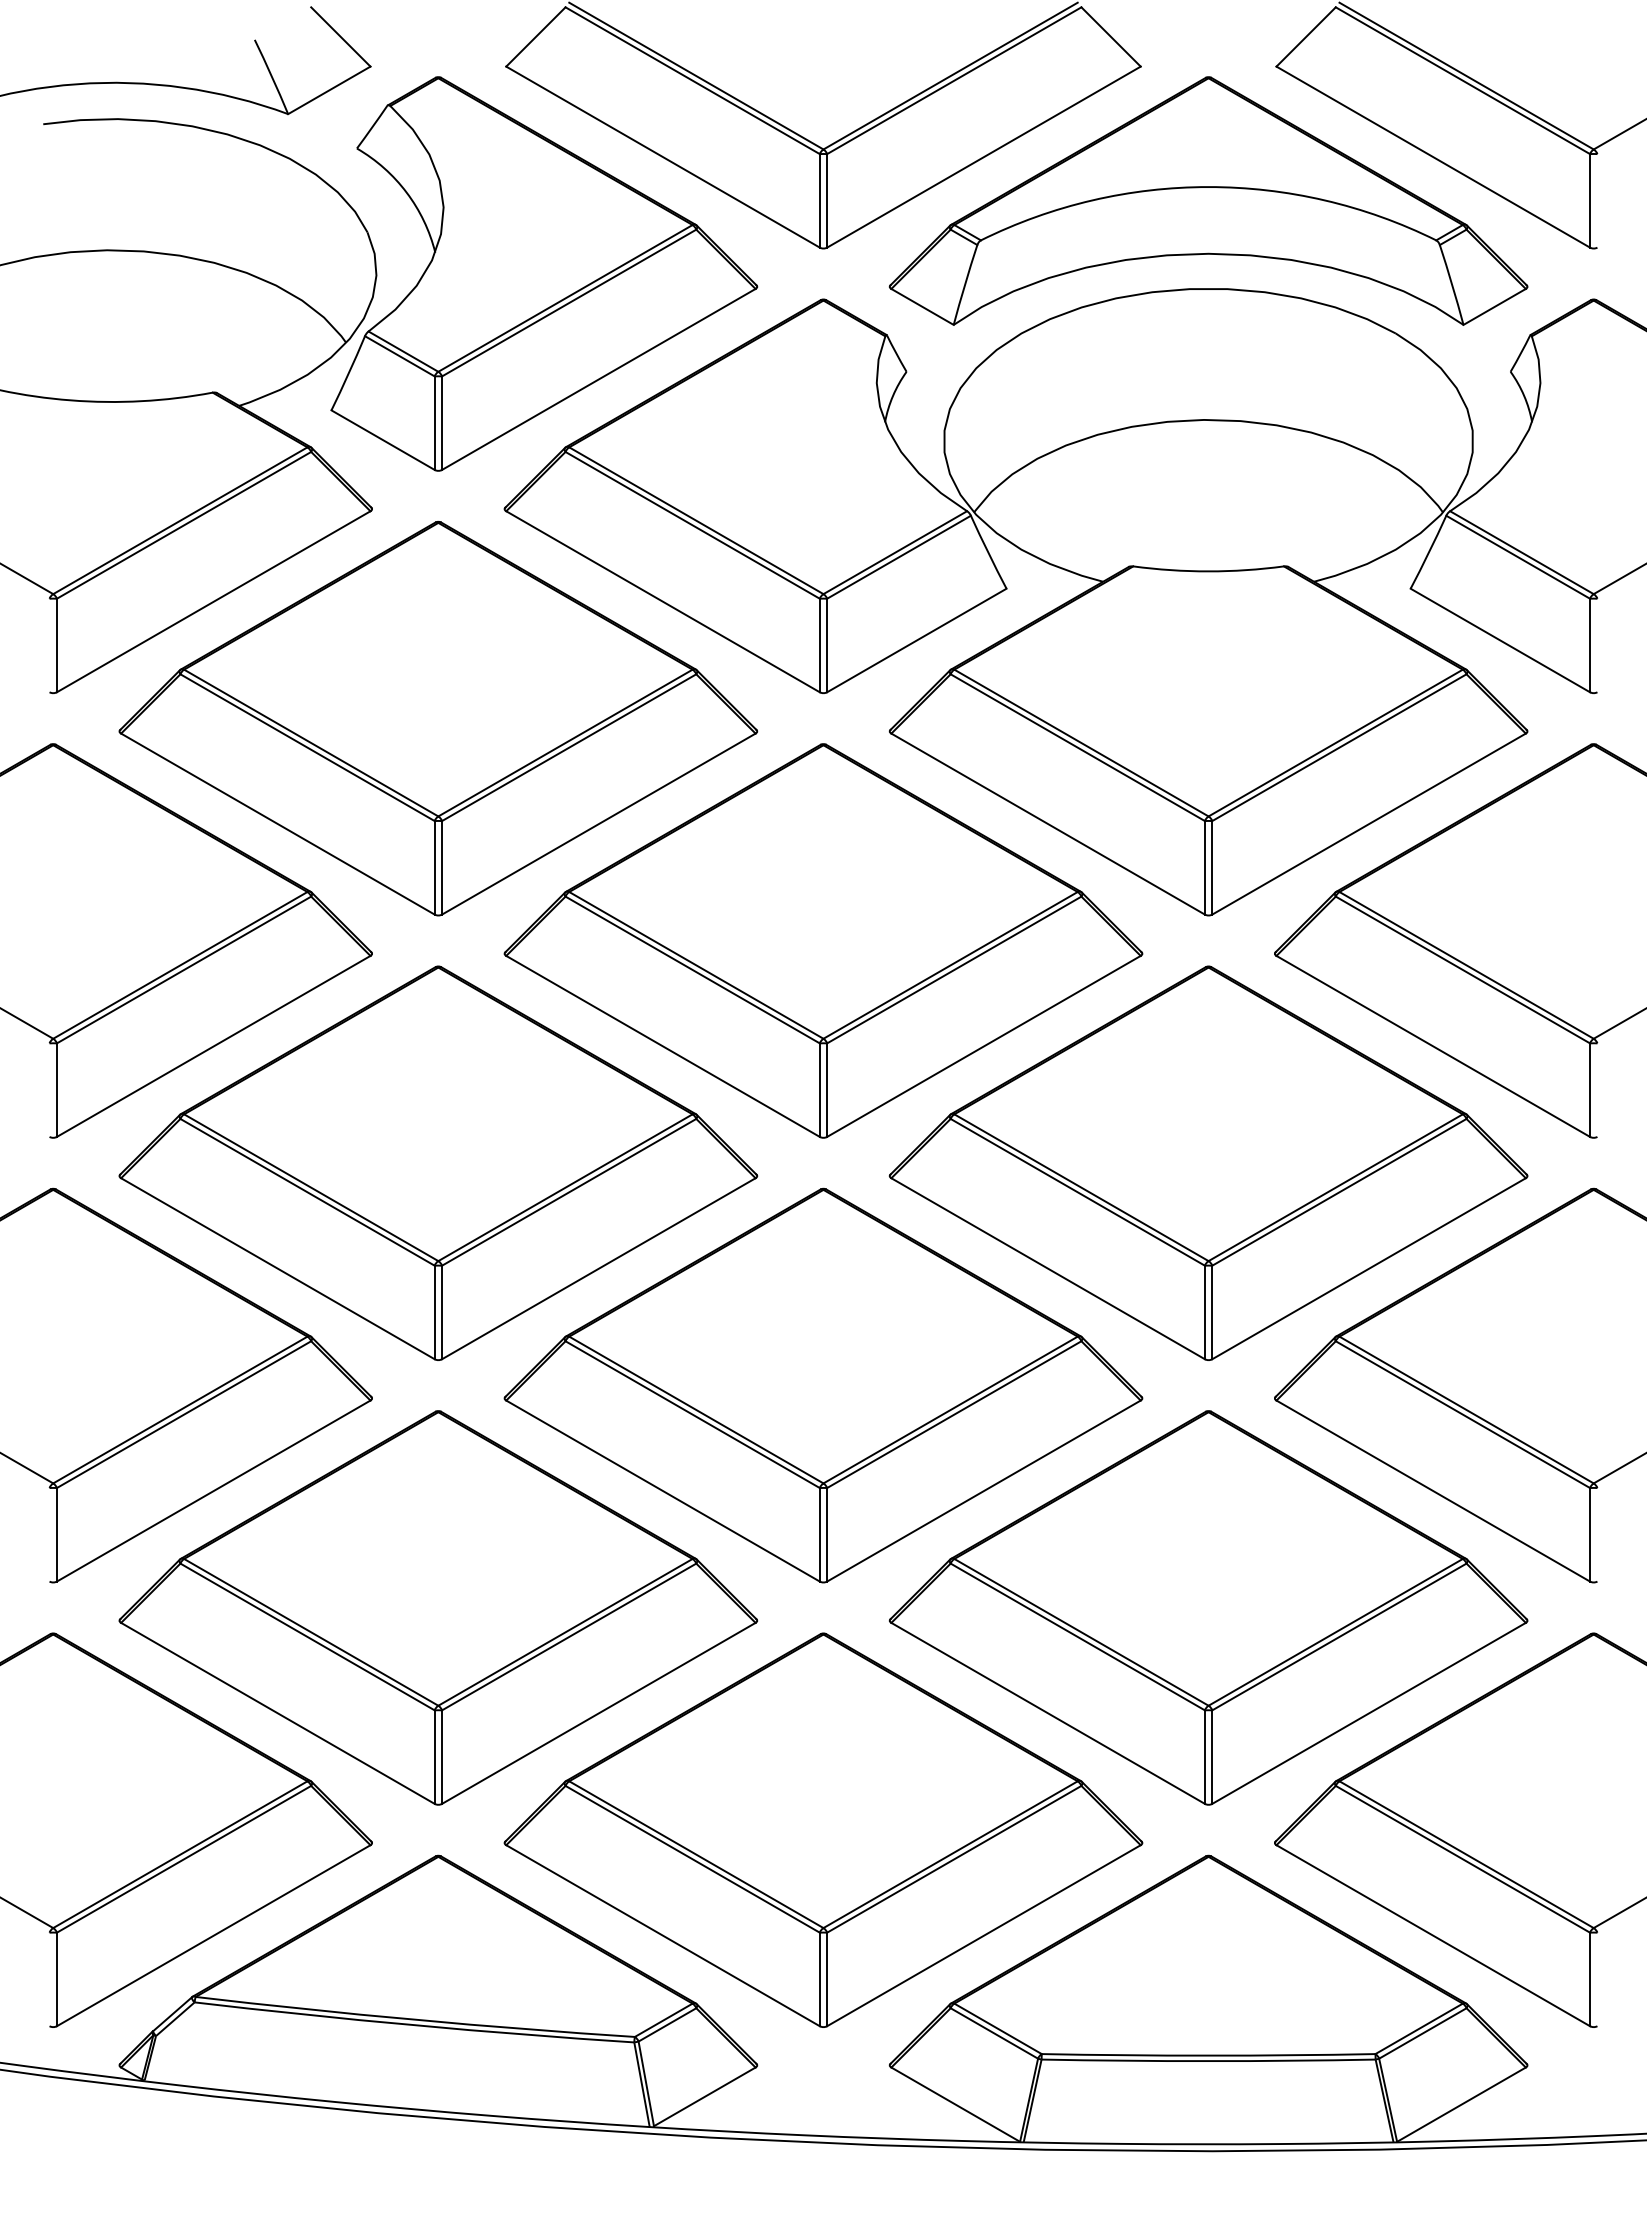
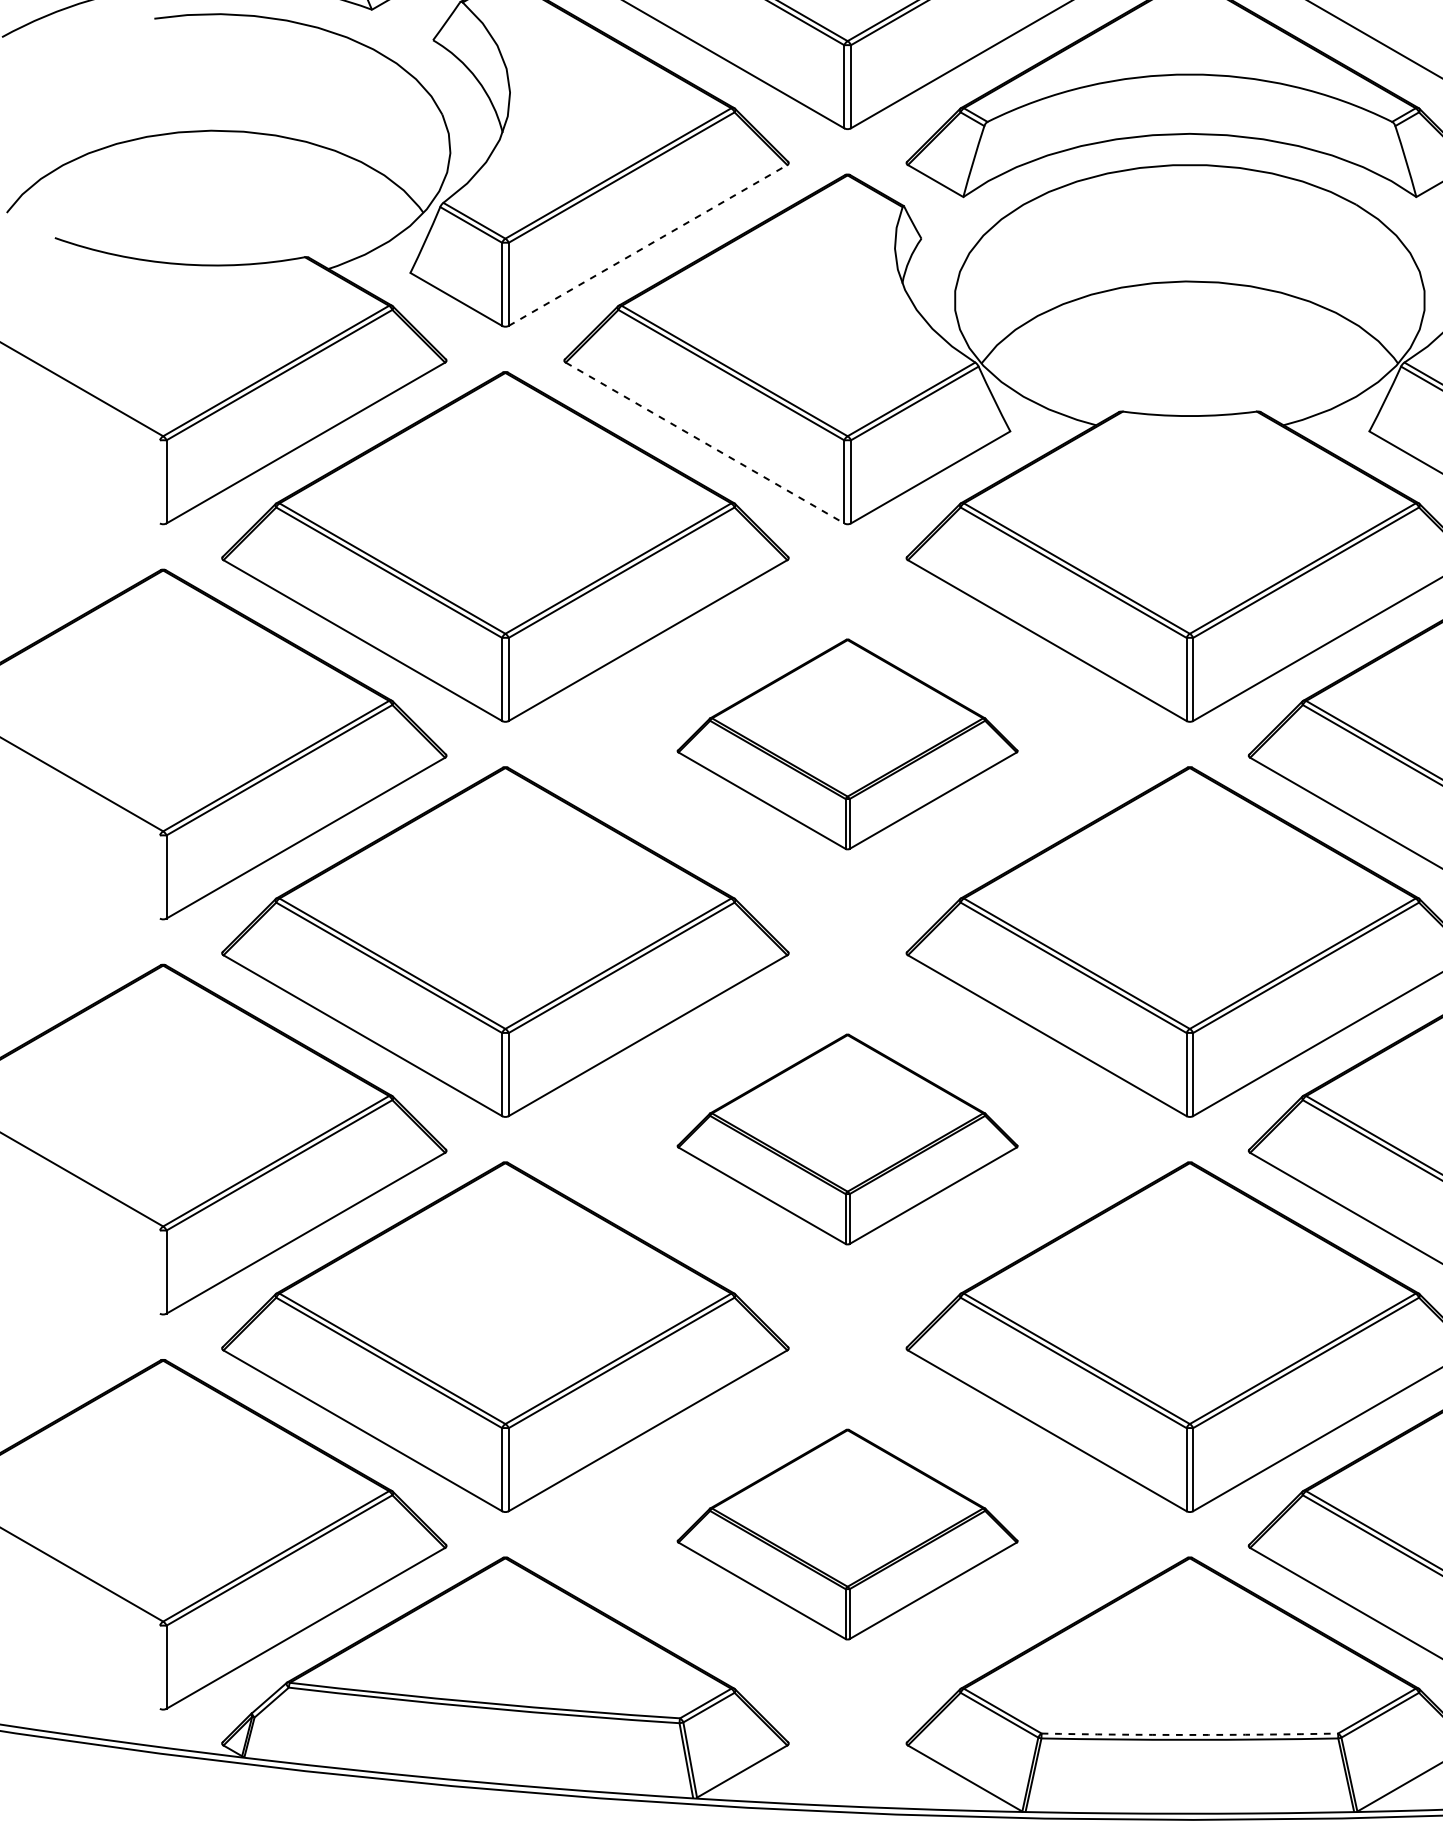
line: (599, 379) -> (648, 245), solid -> dashed
line: (663, 602) -> (705, 443), solid -> dashed
part: (823, 940) -> (847, 744), size x0.6
part: (823, 1385) -> (847, 1139), size x0.6
part: (823, 1829) -> (847, 1534), size x0.6
arc: (1208, 2055) -> (1189, 1734), solid -> dashed

